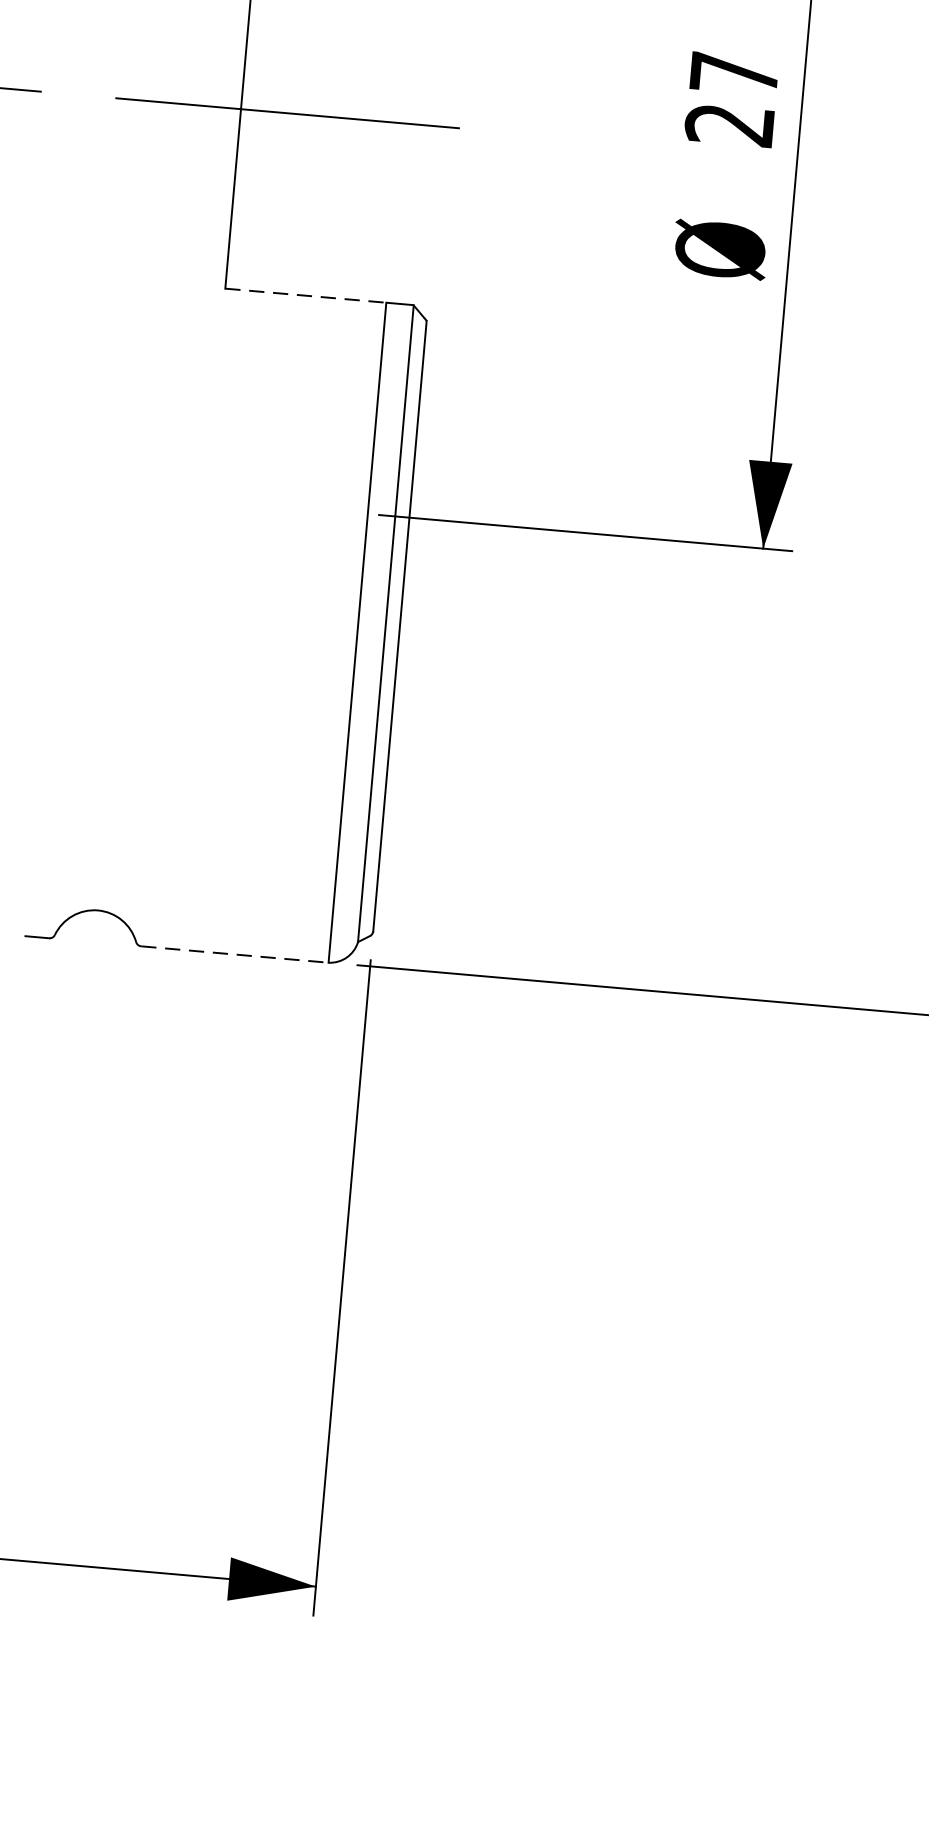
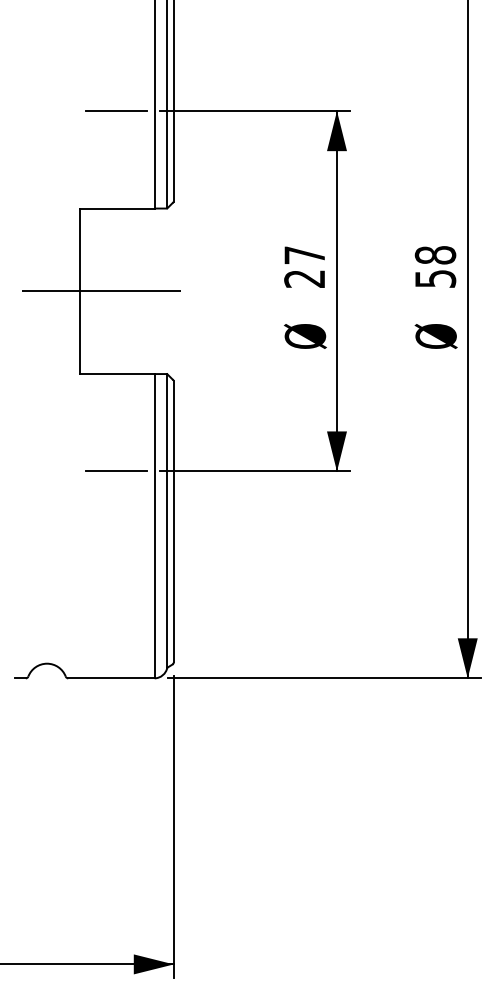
line: (307, 296) -> (118, 374), dashed -> solid
line: (282, 506) -> (115, 471), added
line: (234, 954) -> (111, 678), dashed -> solid

